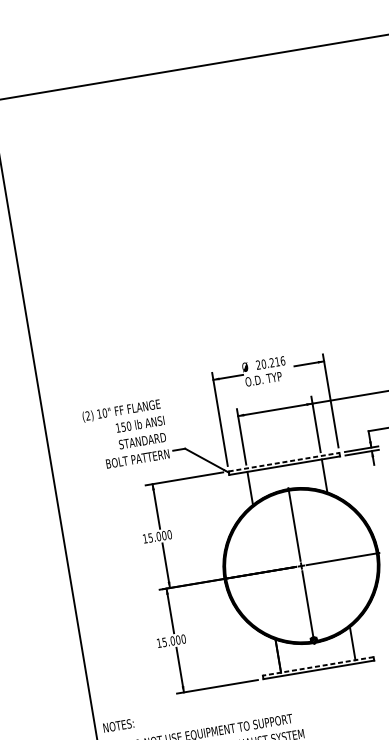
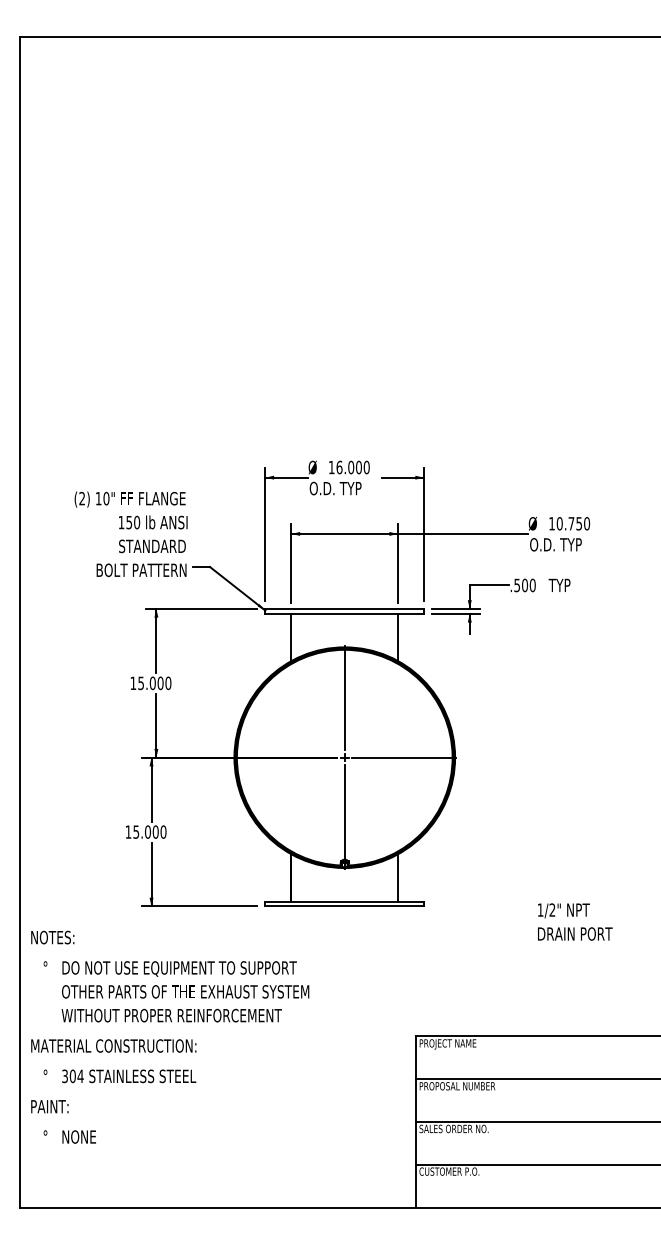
text: (270, 363) -> (348, 467), 20.216 -> 16.000
line: (284, 461) -> (345, 608), dashed -> solid
line: (318, 666) -> (344, 901), dashed -> solid

